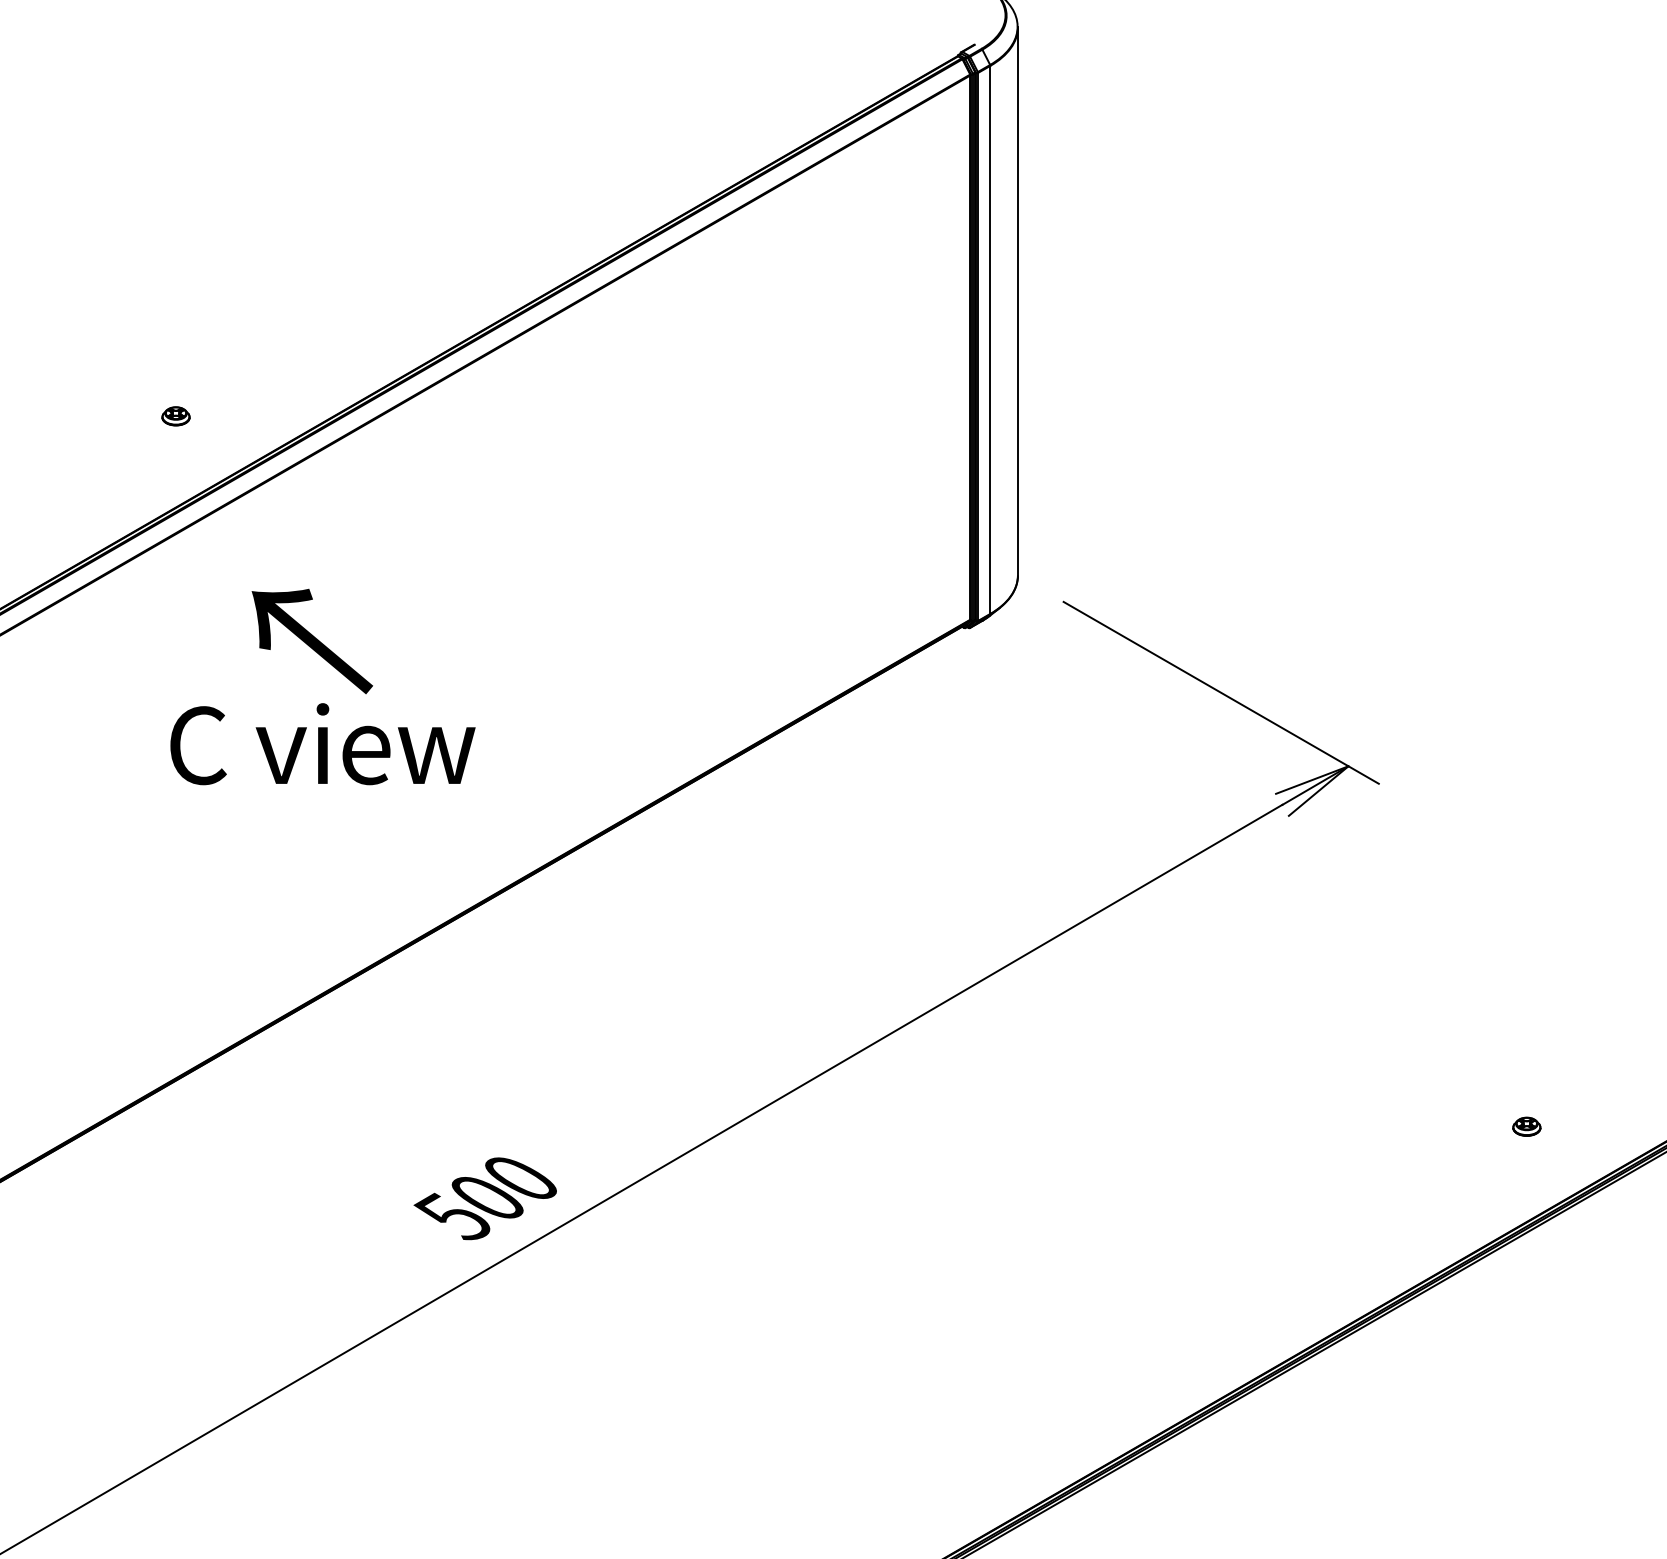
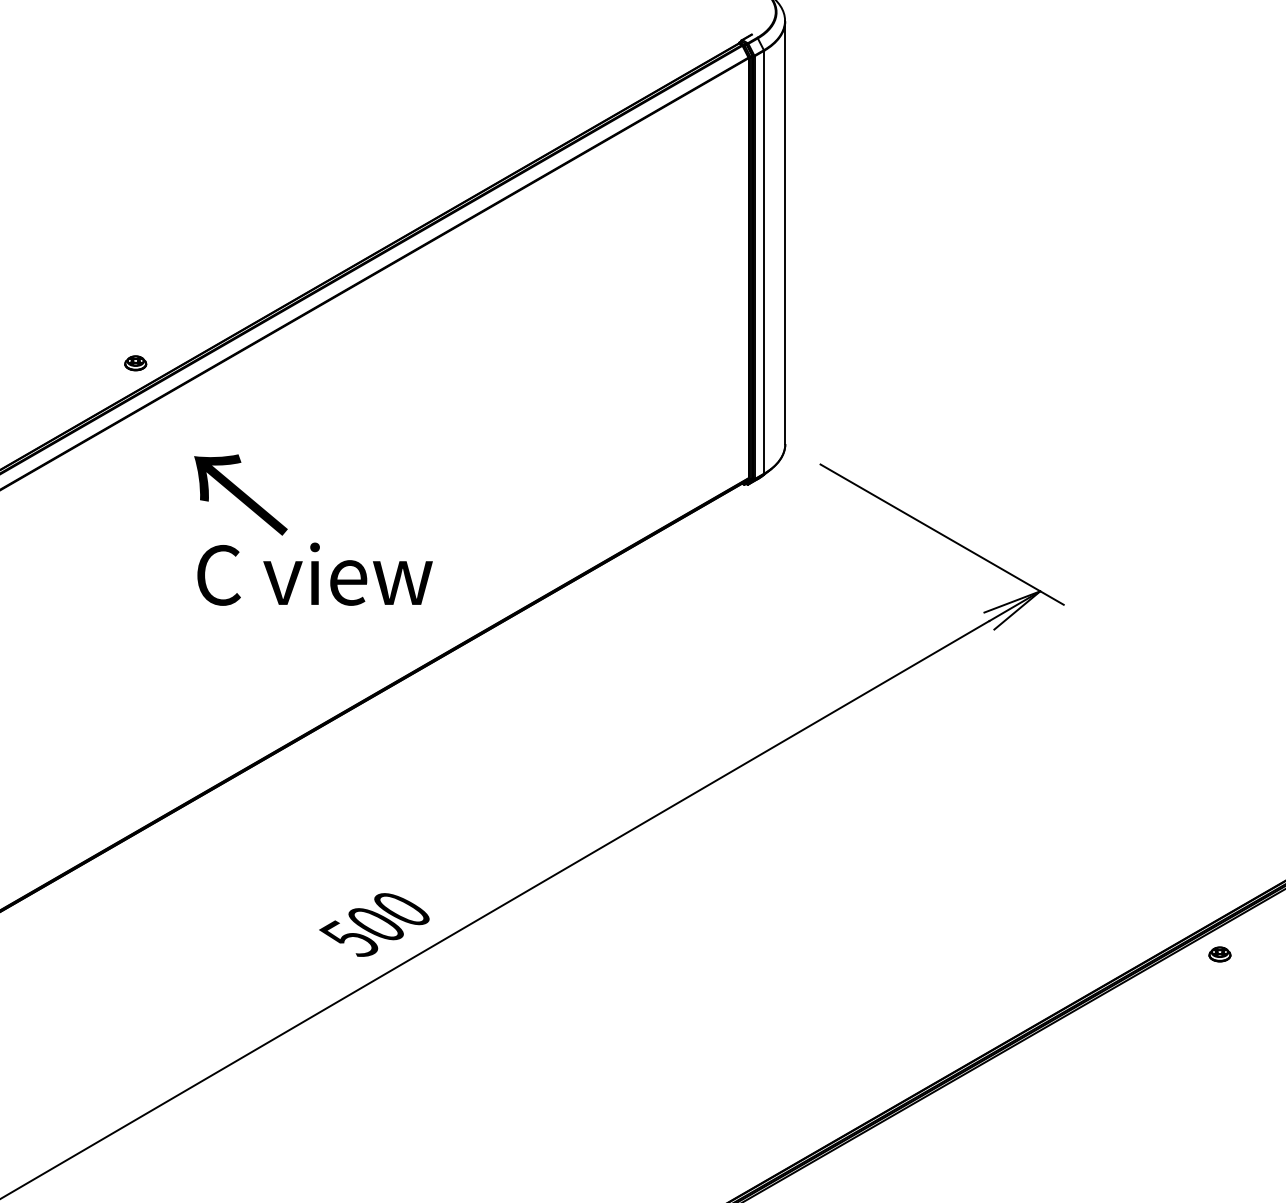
part: (175, 416) -> (135, 363), moved
text: (322, 743) -> (314, 573), moved
part: (1526, 1126) -> (1219, 954), moved

